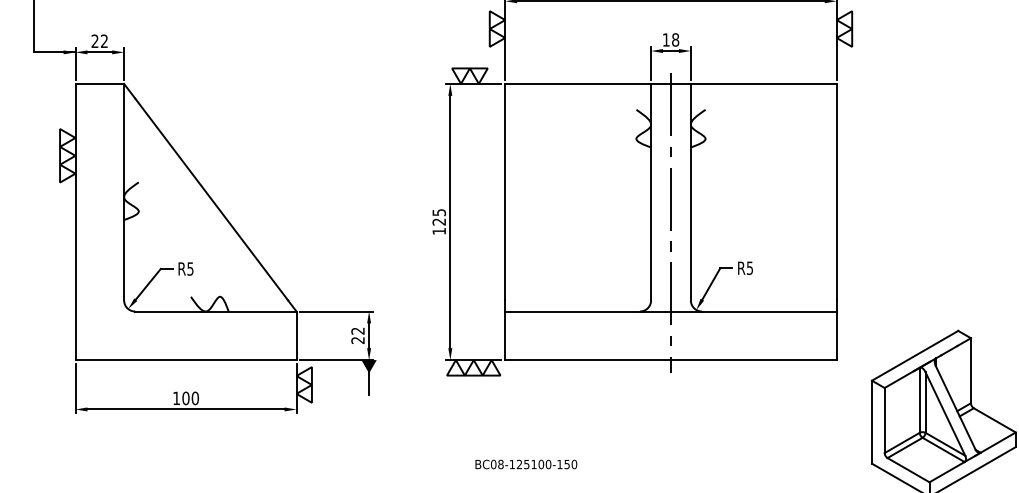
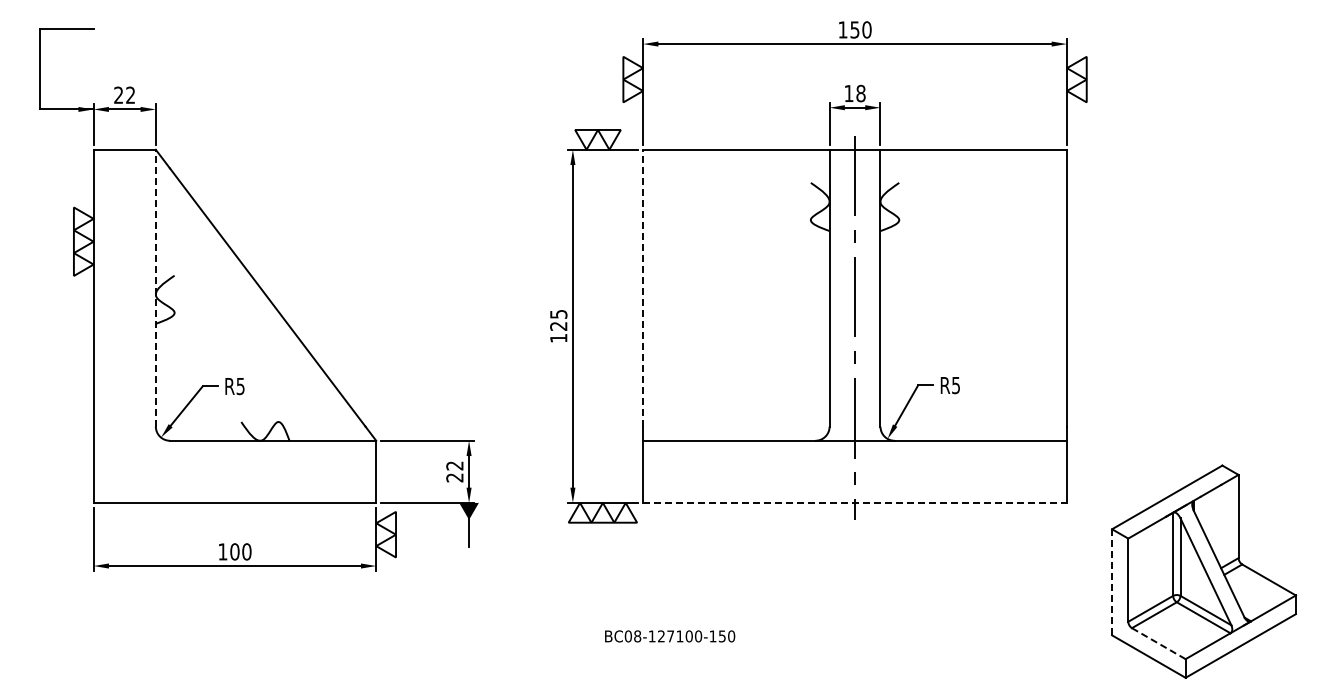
line: (123, 191) -> (155, 287), solid -> dashed
line: (505, 191) -> (643, 287), solid -> dashed
line: (671, 359) -> (855, 502), solid -> dashed
line: (872, 422) -> (1112, 582), solid -> dashed
text: (526, 464) -> (670, 636), BC08-125100-150 -> BC08-127100-150
line: (908, 470) -> (1158, 643), solid -> dashed

